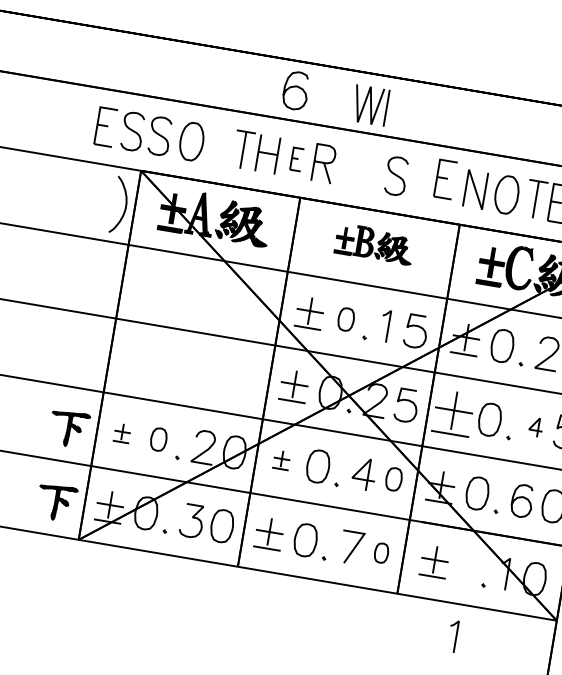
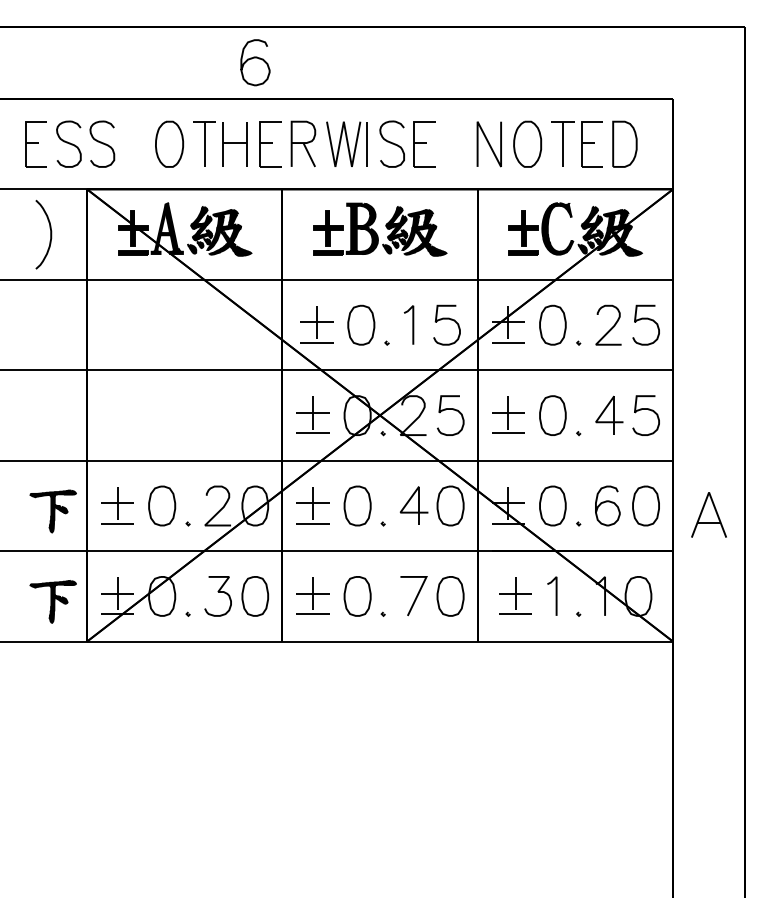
part: (370, 104) -> (346, 143), moved
part: (191, 140) -> (169, 143), moved
part: (297, 159) -> (270, 144), size x1.67
part: (445, 179) -> (424, 144), moved
curve: (125, 206) -> (50, 234), moved
part: (375, 244) -> (380, 229), size x1.43
part: (346, 319) -> (361, 324), size x1.43
part: (453, 412) -> (508, 414), size x0.71
part: (536, 426) -> (609, 414), size x1.67
part: (122, 432) -> (117, 505), size x1.67
part: (159, 439) -> (162, 505), size x1.43
part: (281, 459) -> (312, 505), size x1.67
part: (394, 478) -> (450, 505), size x1.43
part: (381, 553) -> (450, 596), size x1.67
line: (455, 636) -> (555, 595), moved

